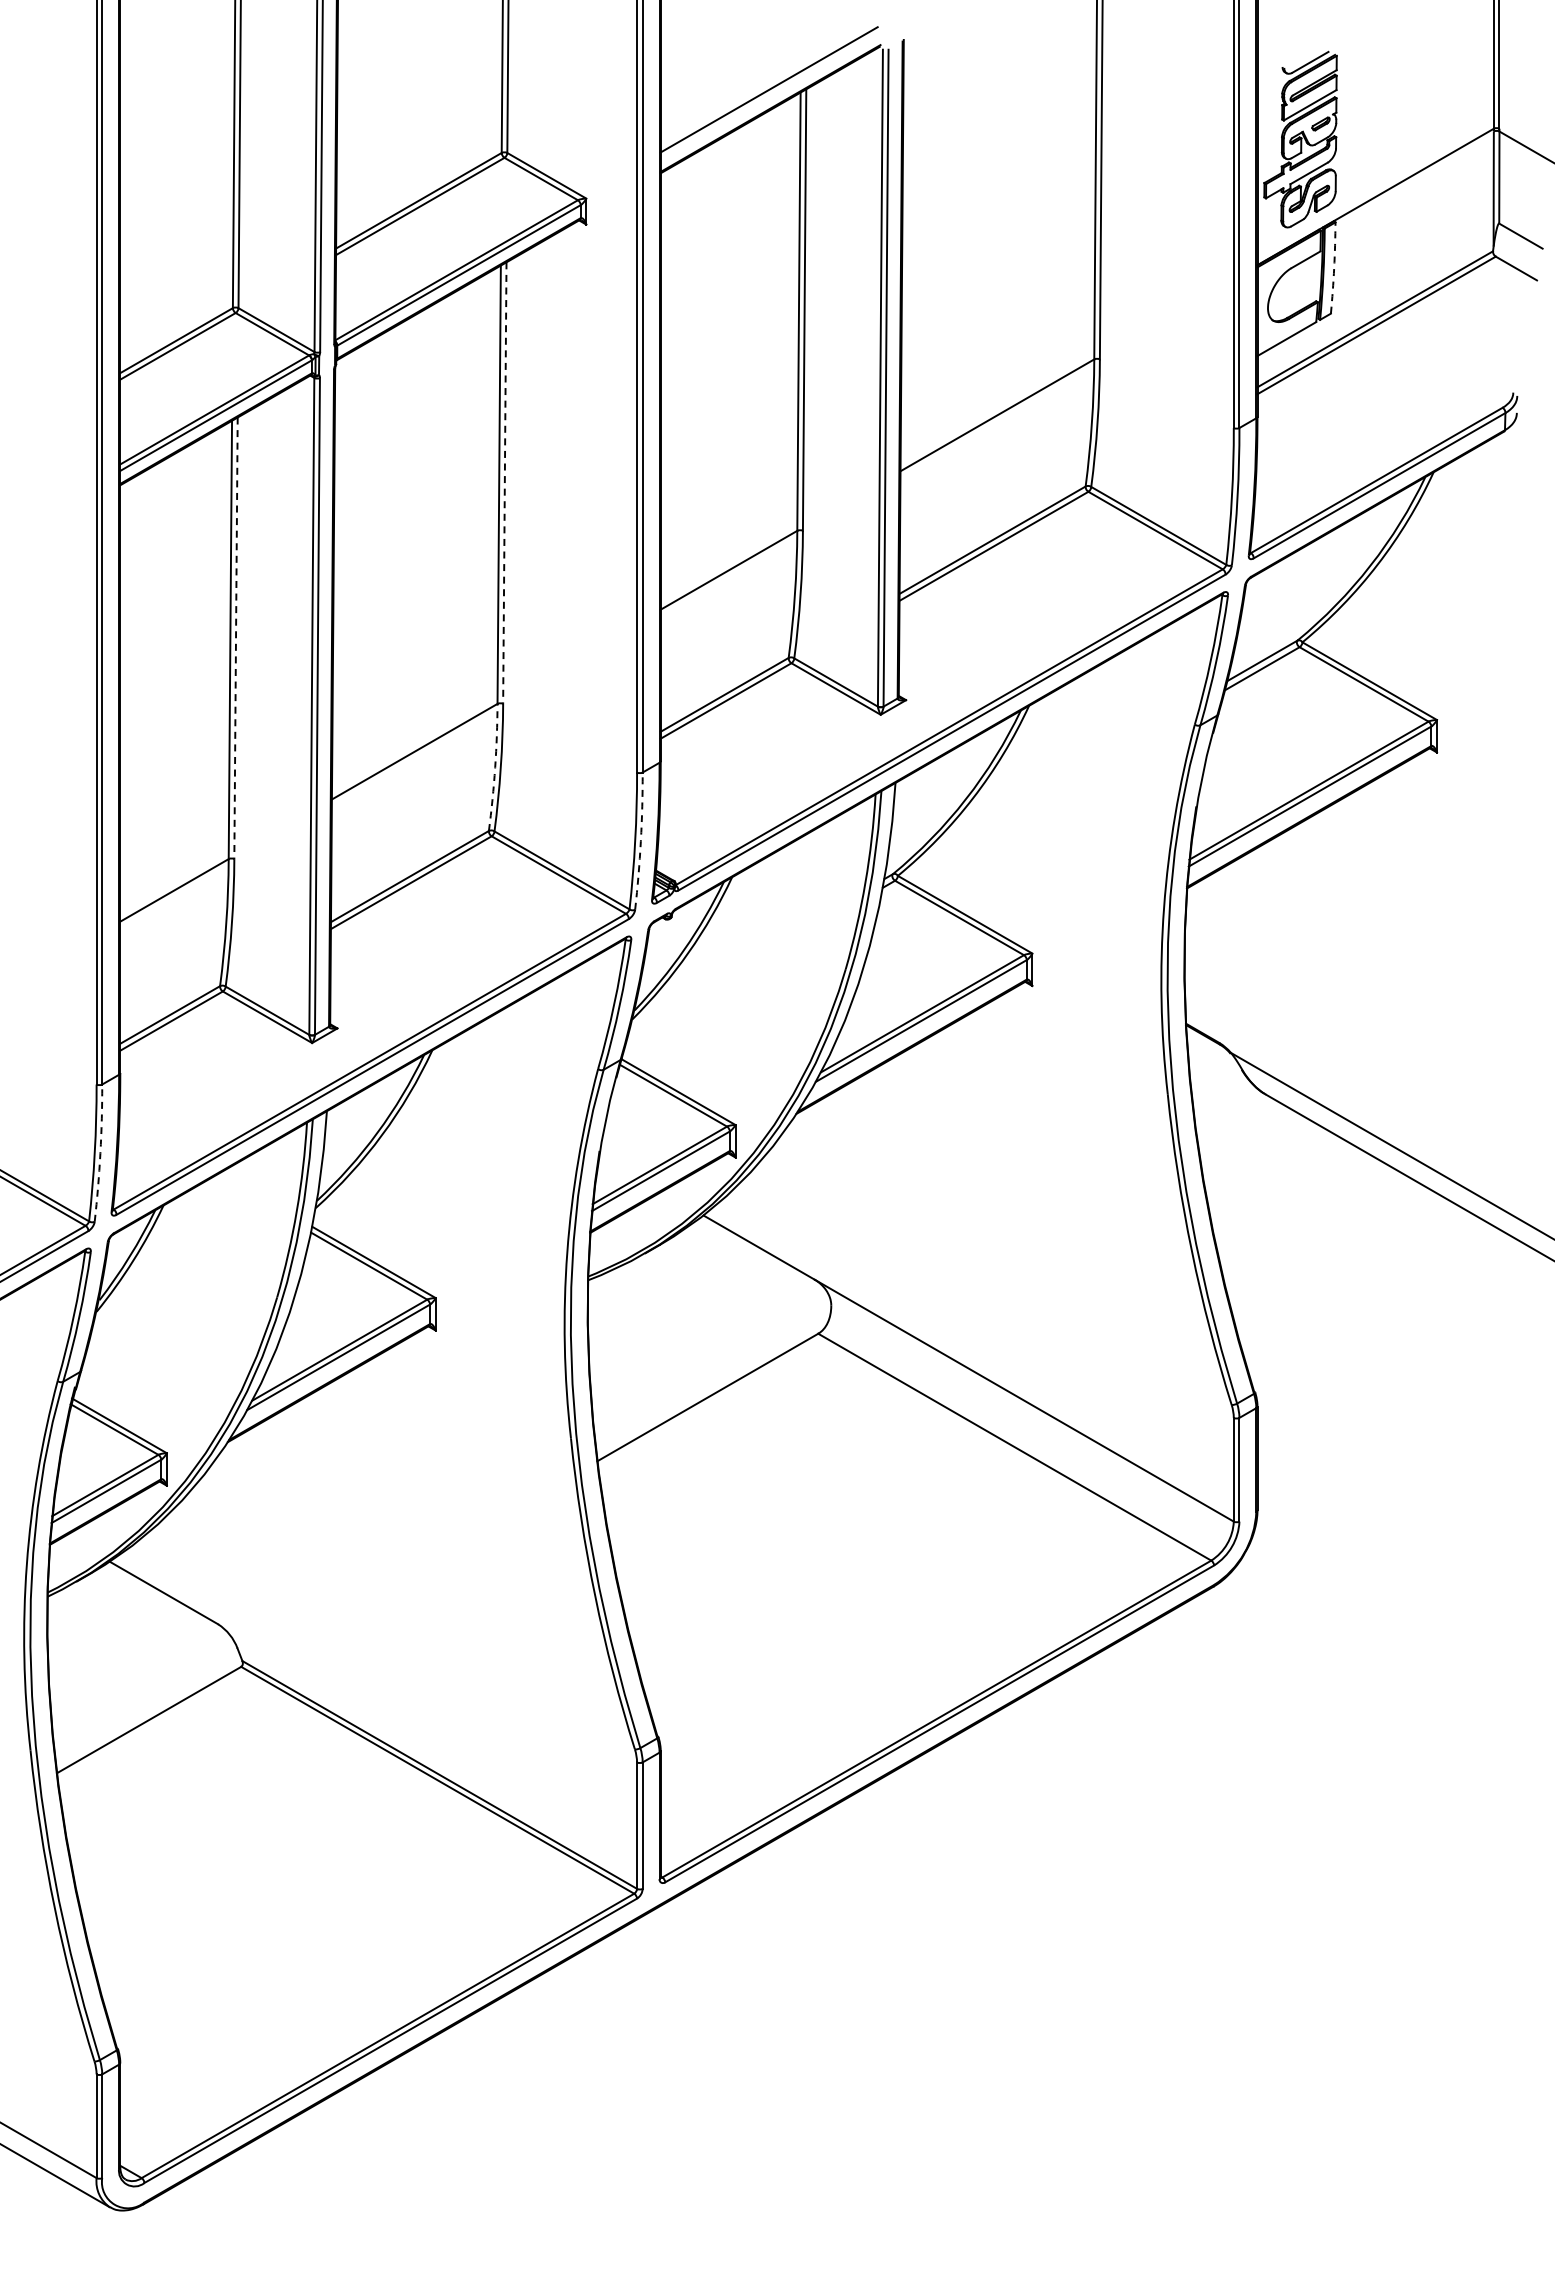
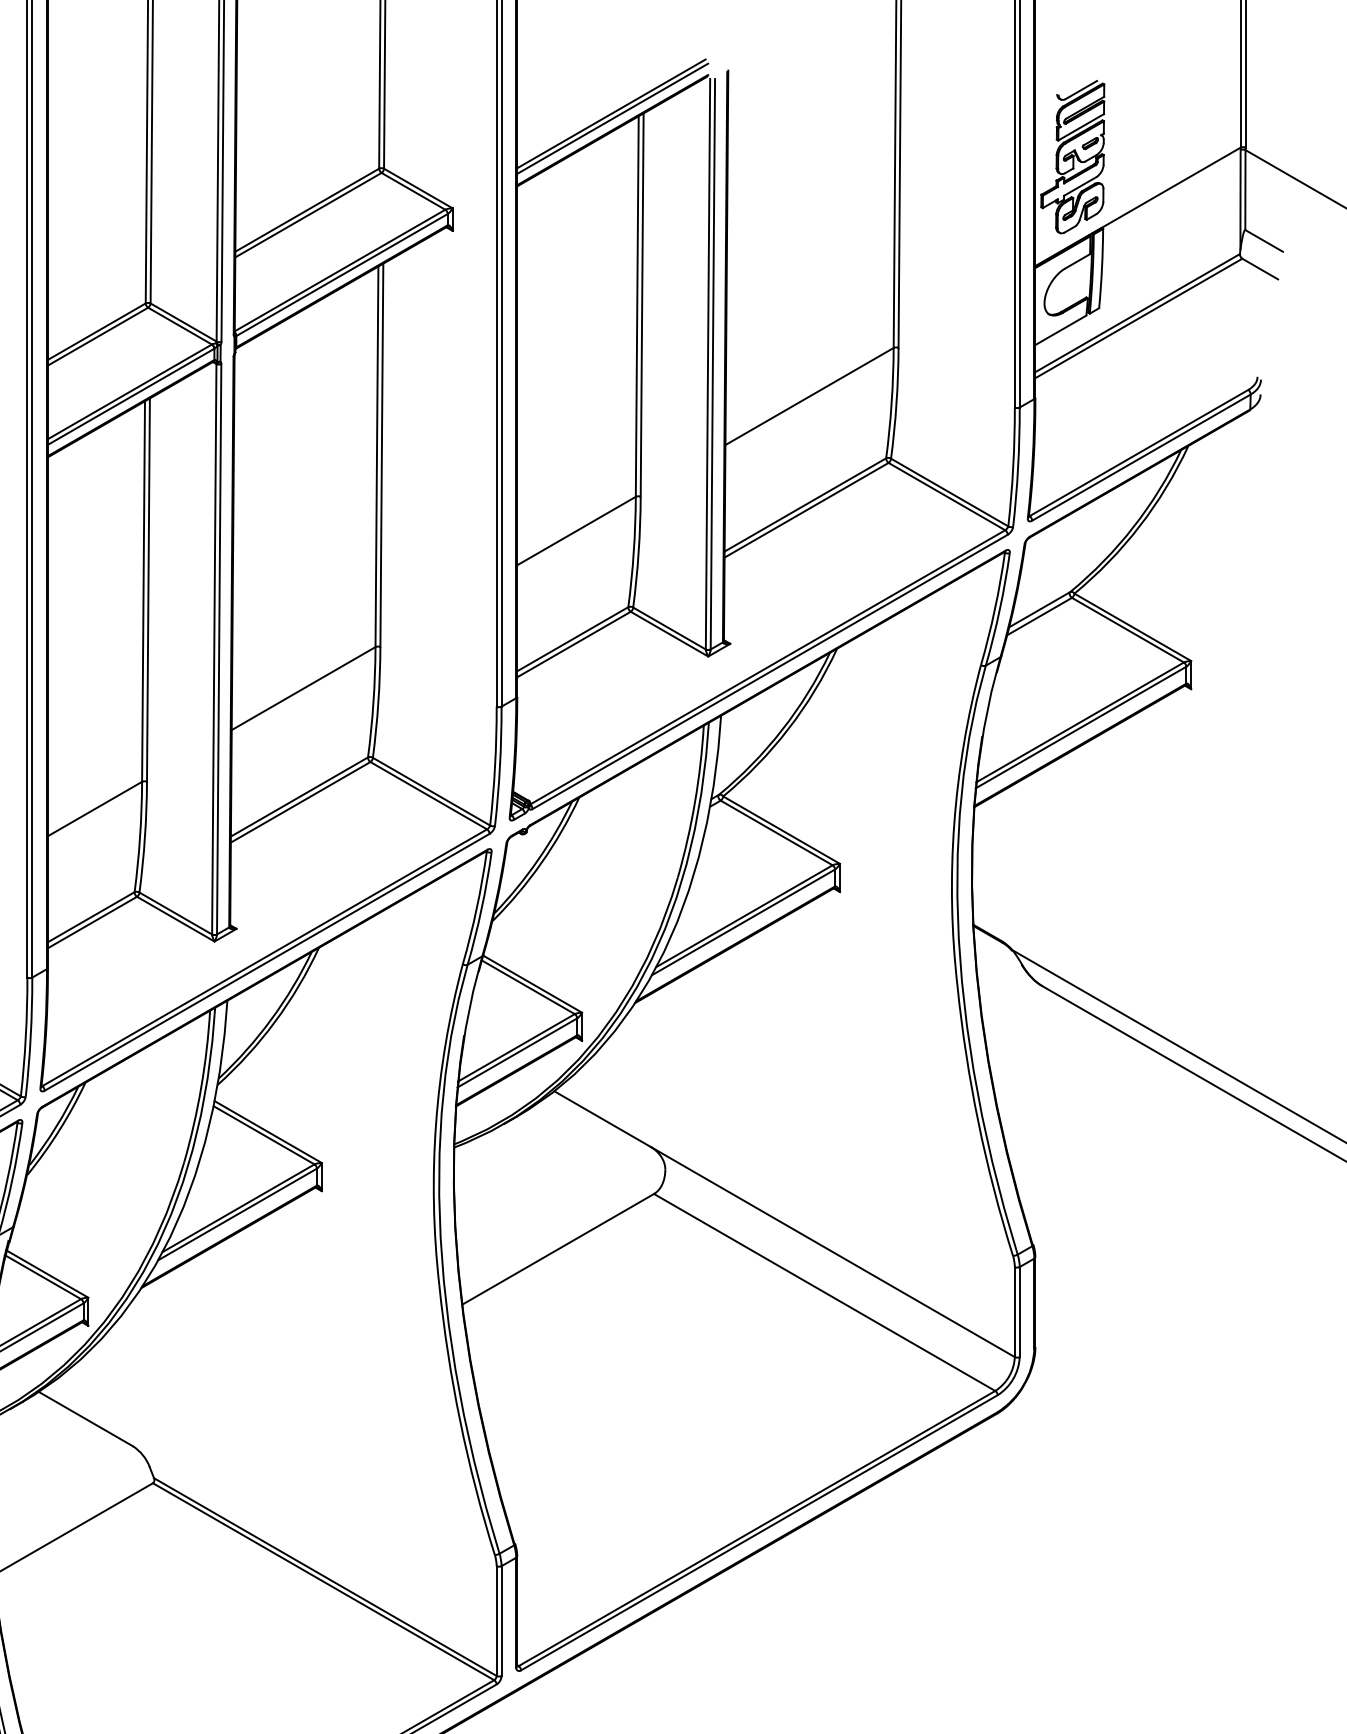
line: (770, 95) -> (612, 118), added
arc: (1334, 268) -> (1102, 269), dashed -> solid
line: (504, 483) -> (381, 455), dashed -> solid
line: (236, 638) -> (148, 590), dashed -> solid
arc: (495, 767) -> (373, 702), dashed -> solid
arc: (640, 841) -> (499, 766), dashed -> solid
arc: (100, 1153) -> (30, 1037), dashed -> solid

